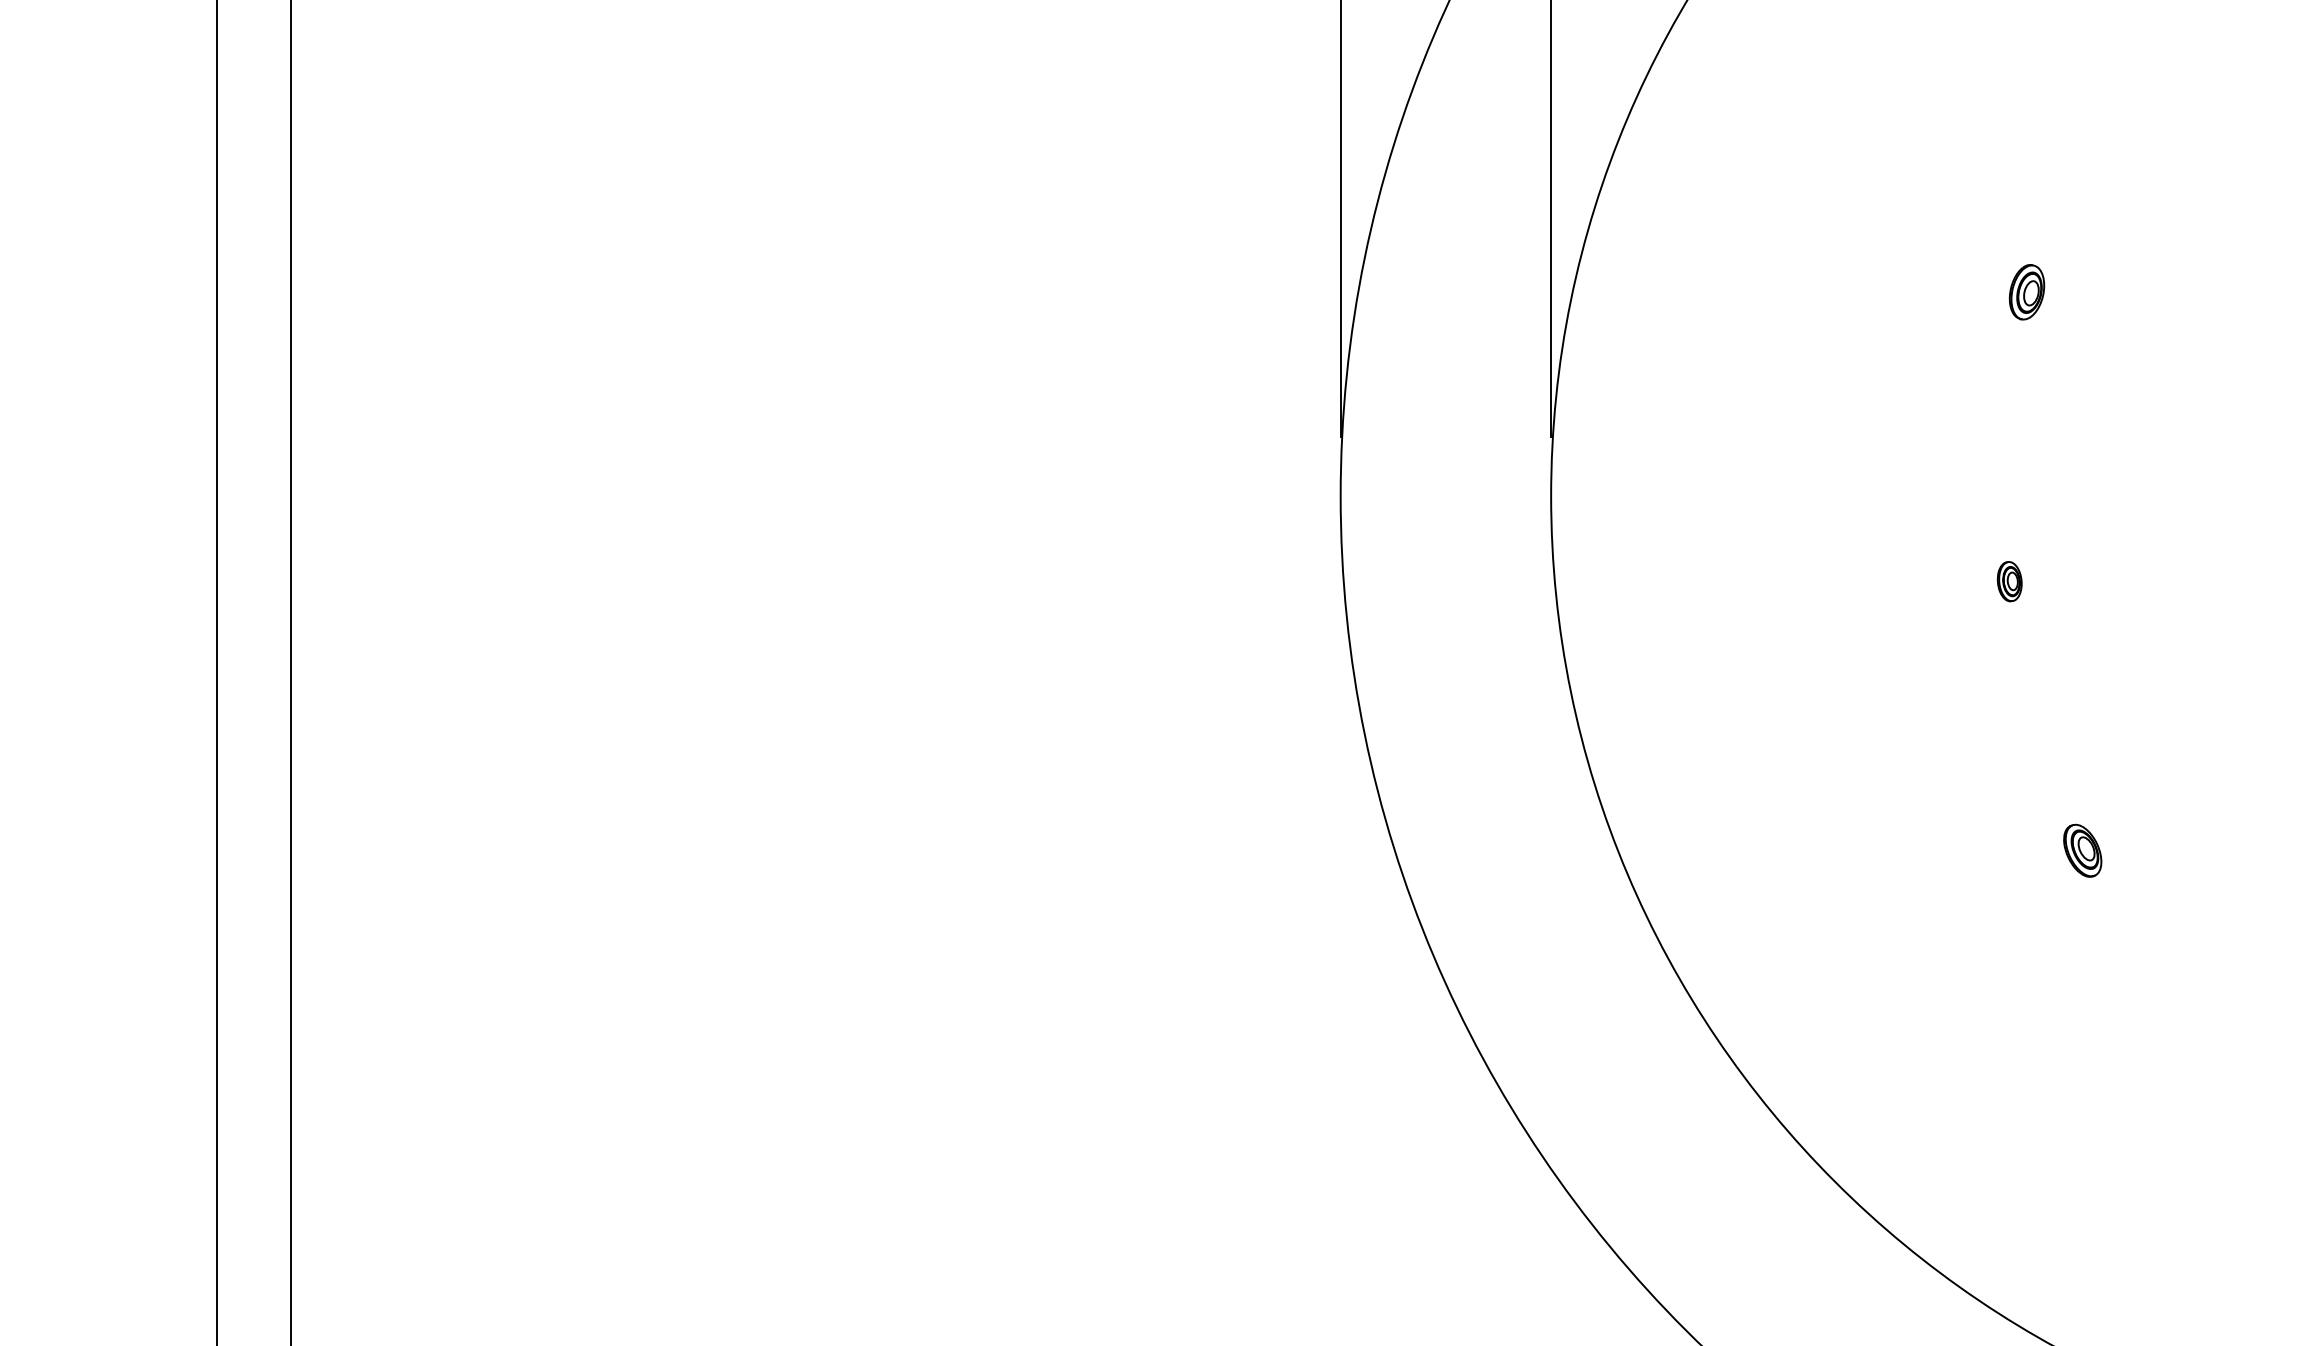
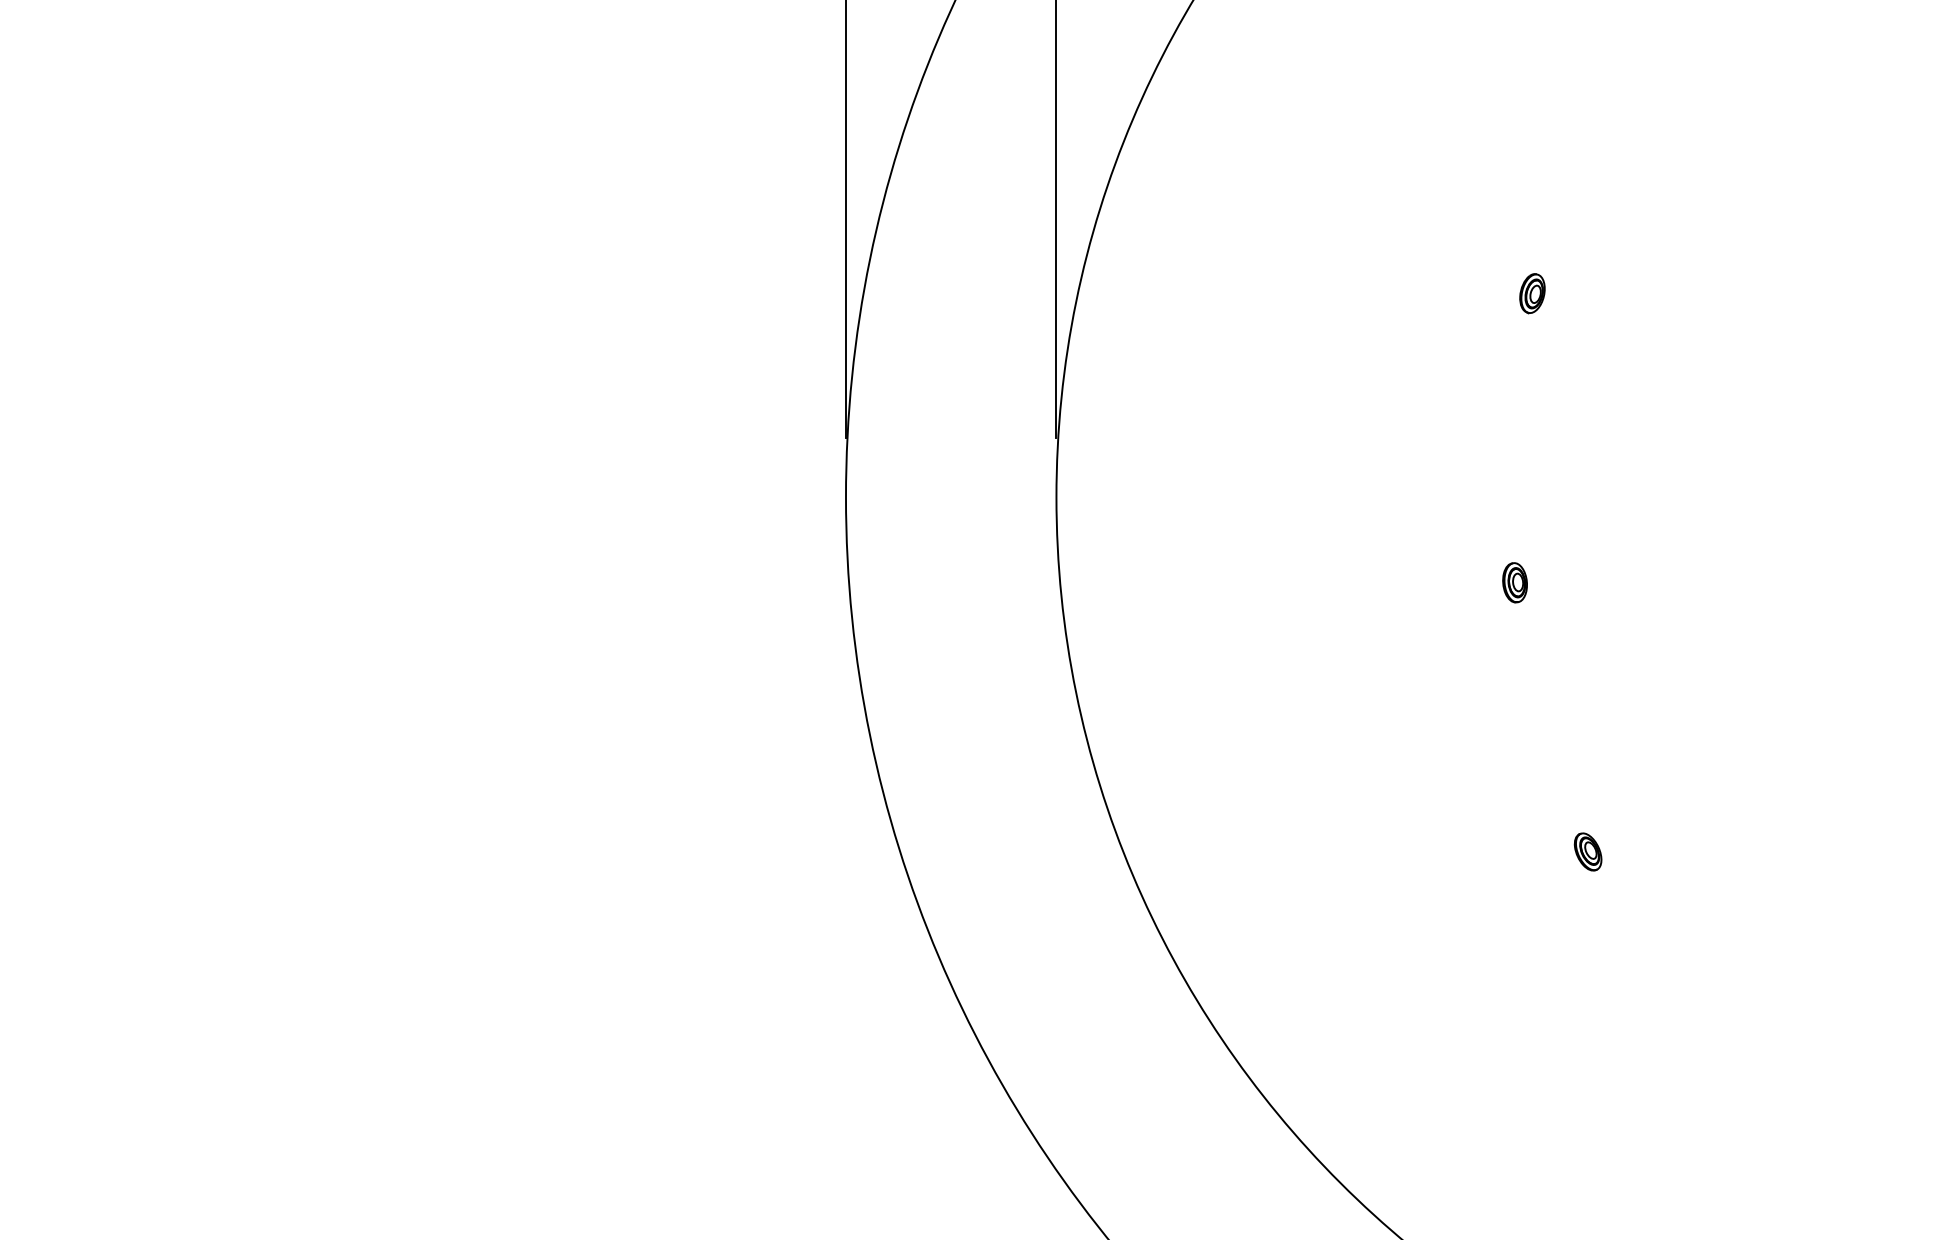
part: (2027, 292) -> (1532, 293), size x0.71
part: (2082, 850) -> (1587, 851), size x0.71

